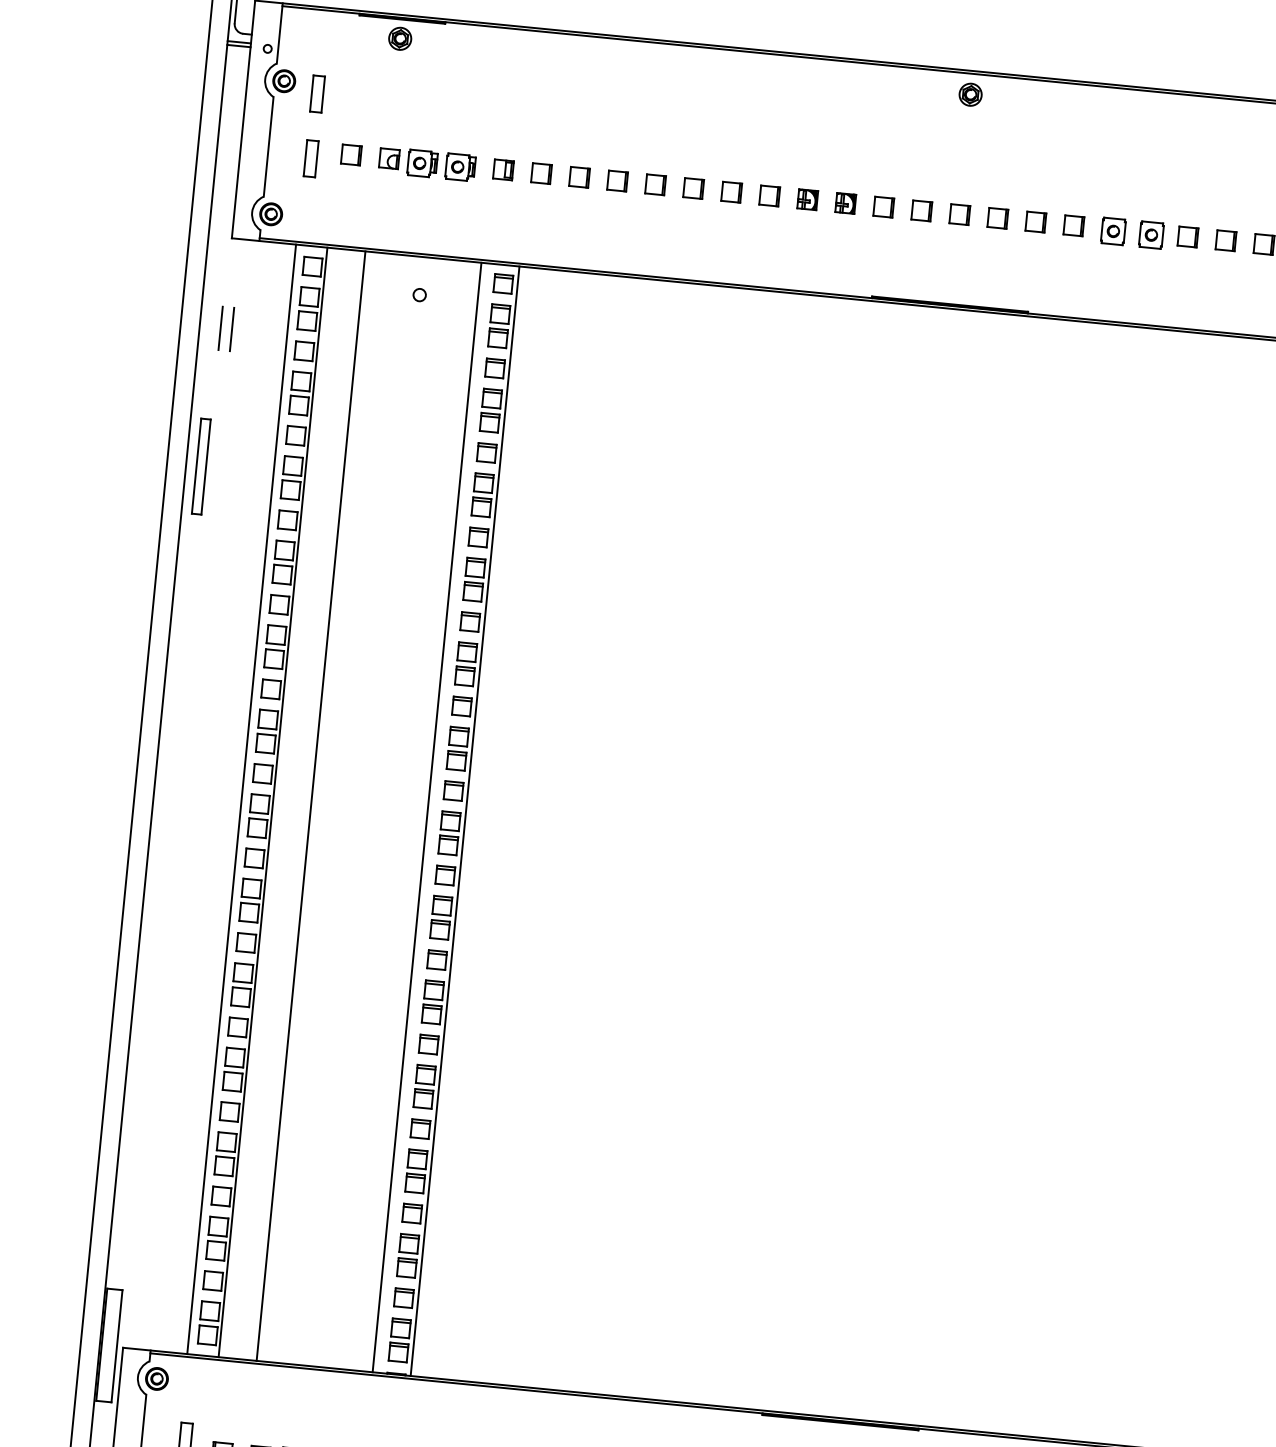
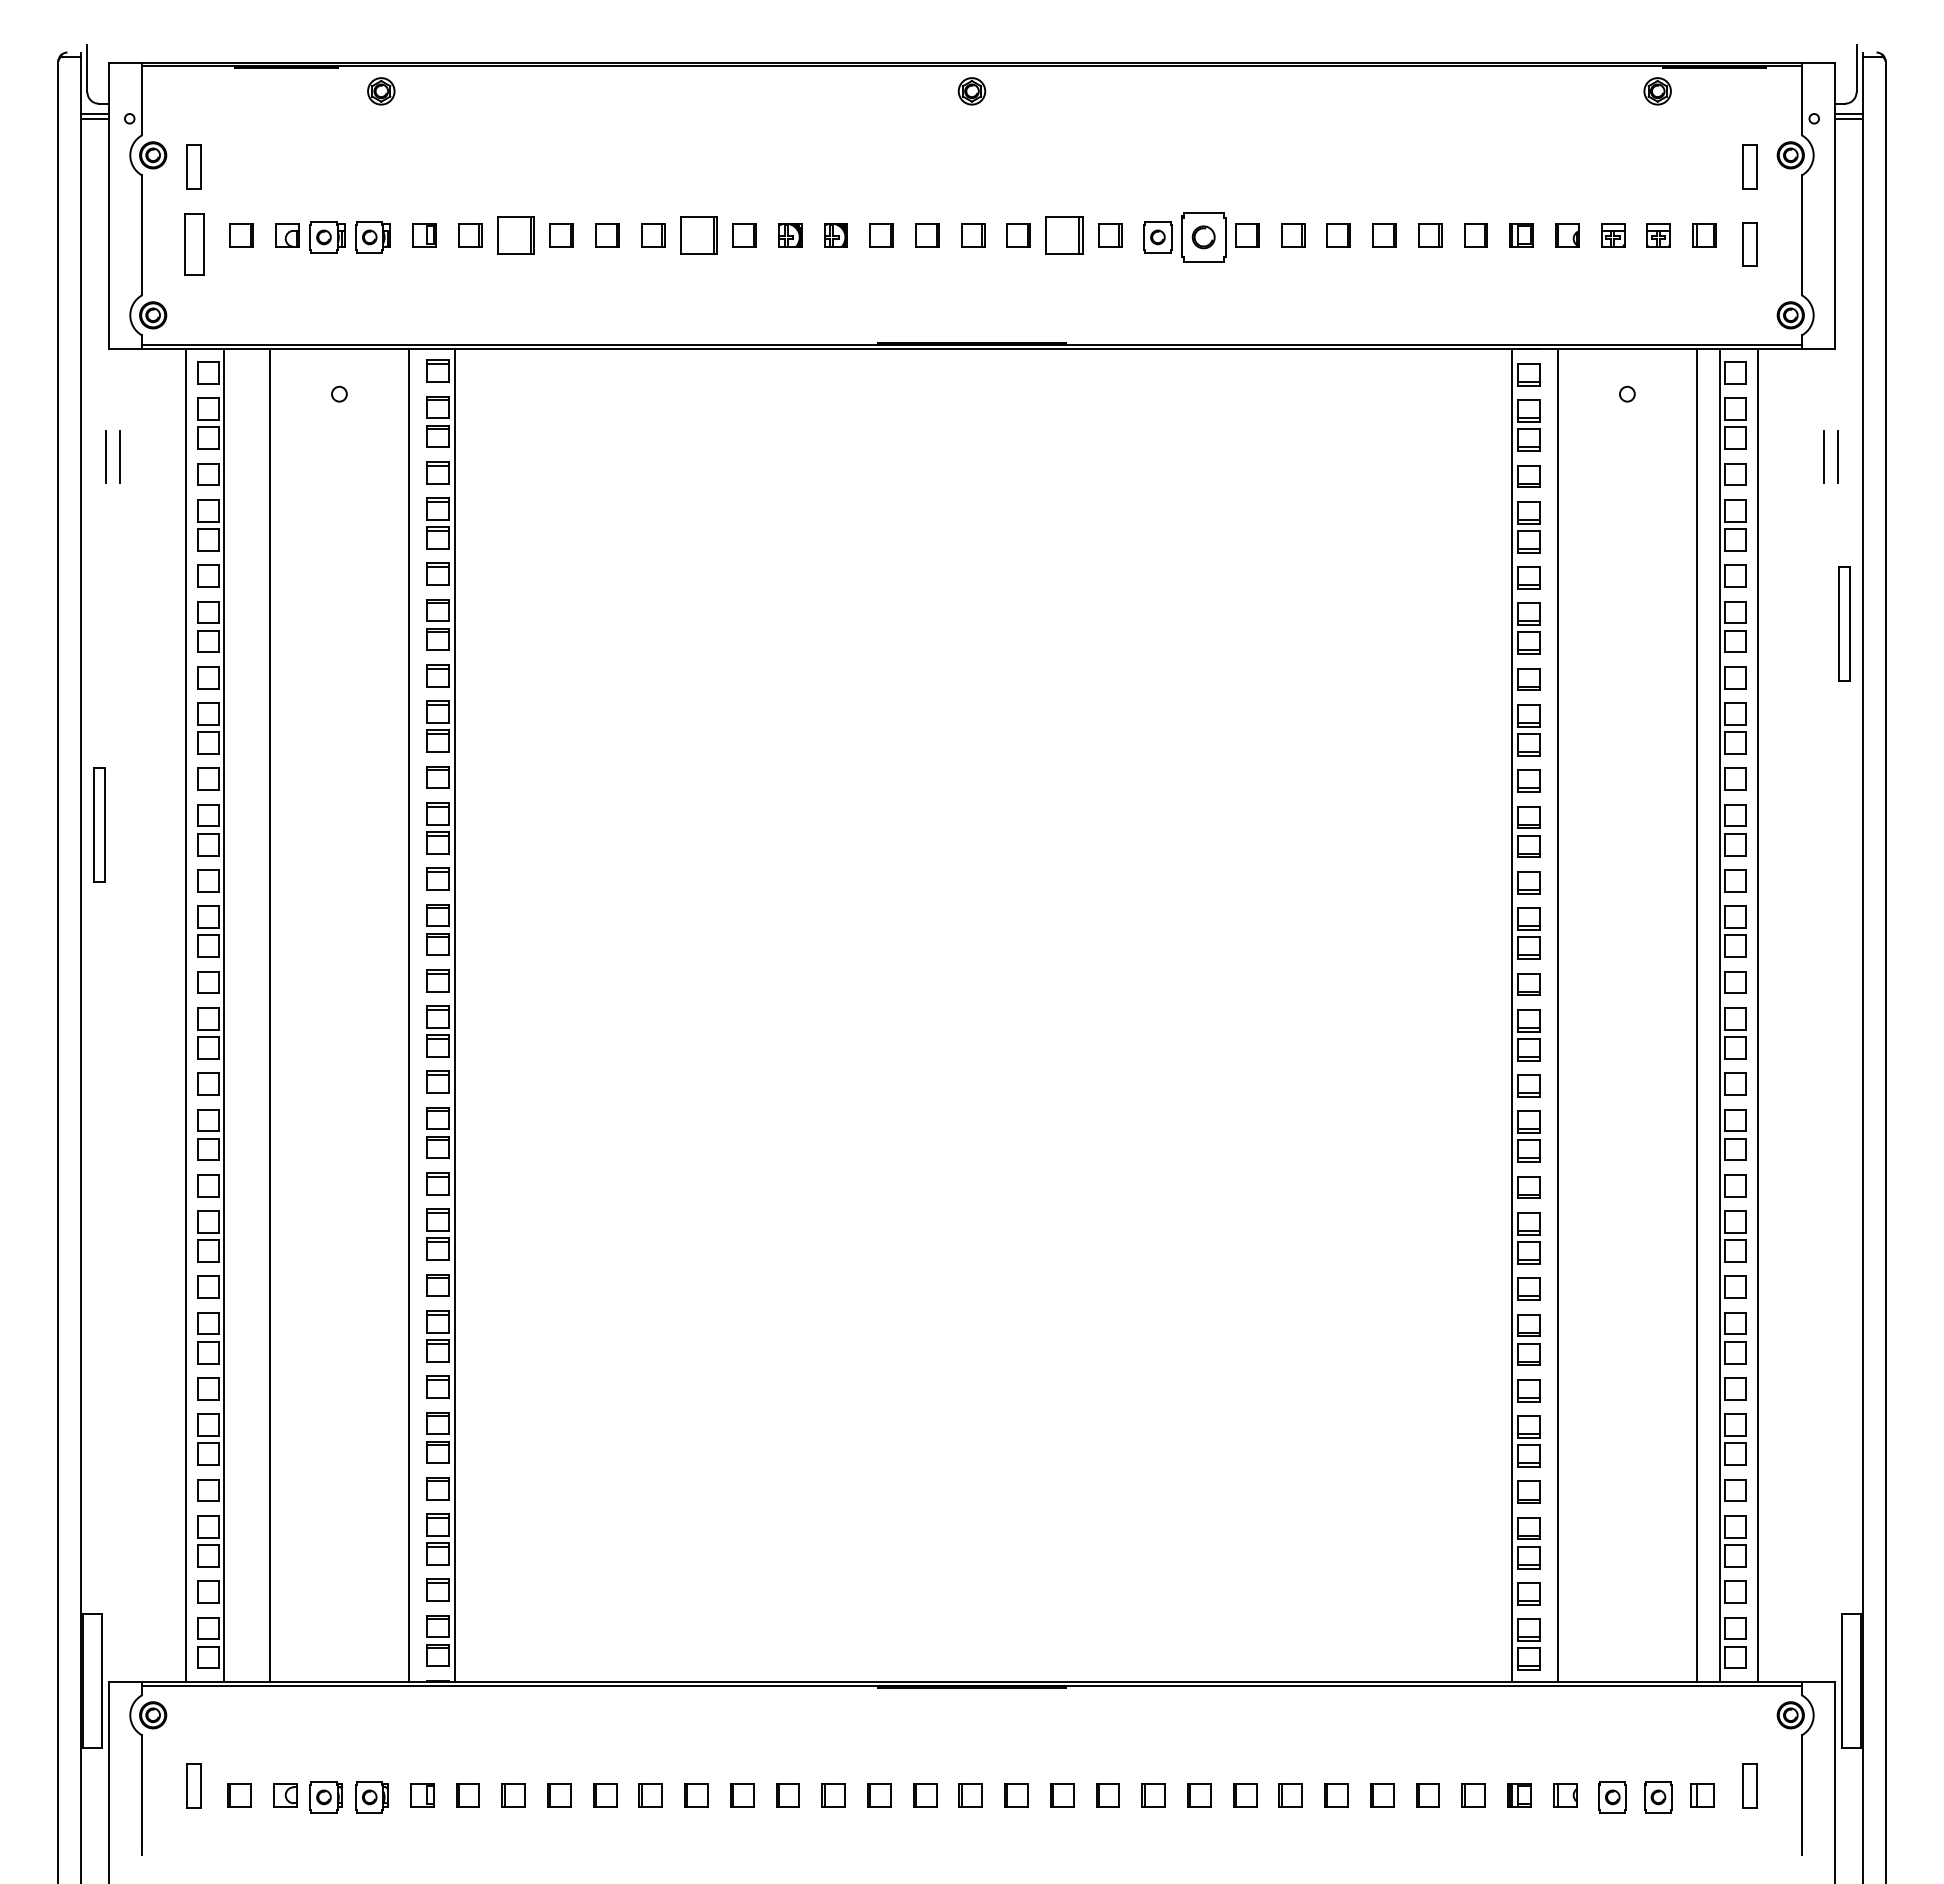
part: (400, 38) -> (381, 91), moved
part: (310, 158) -> (193, 244), size x1.4
part: (579, 177) -> (515, 235), size x1.6
part: (731, 192) -> (698, 235), size x1.6
part: (1035, 222) -> (1064, 235), size x1.6
part: (1151, 235) -> (1203, 237), size x1.6
part: (201, 466) -> (99, 824), moved

